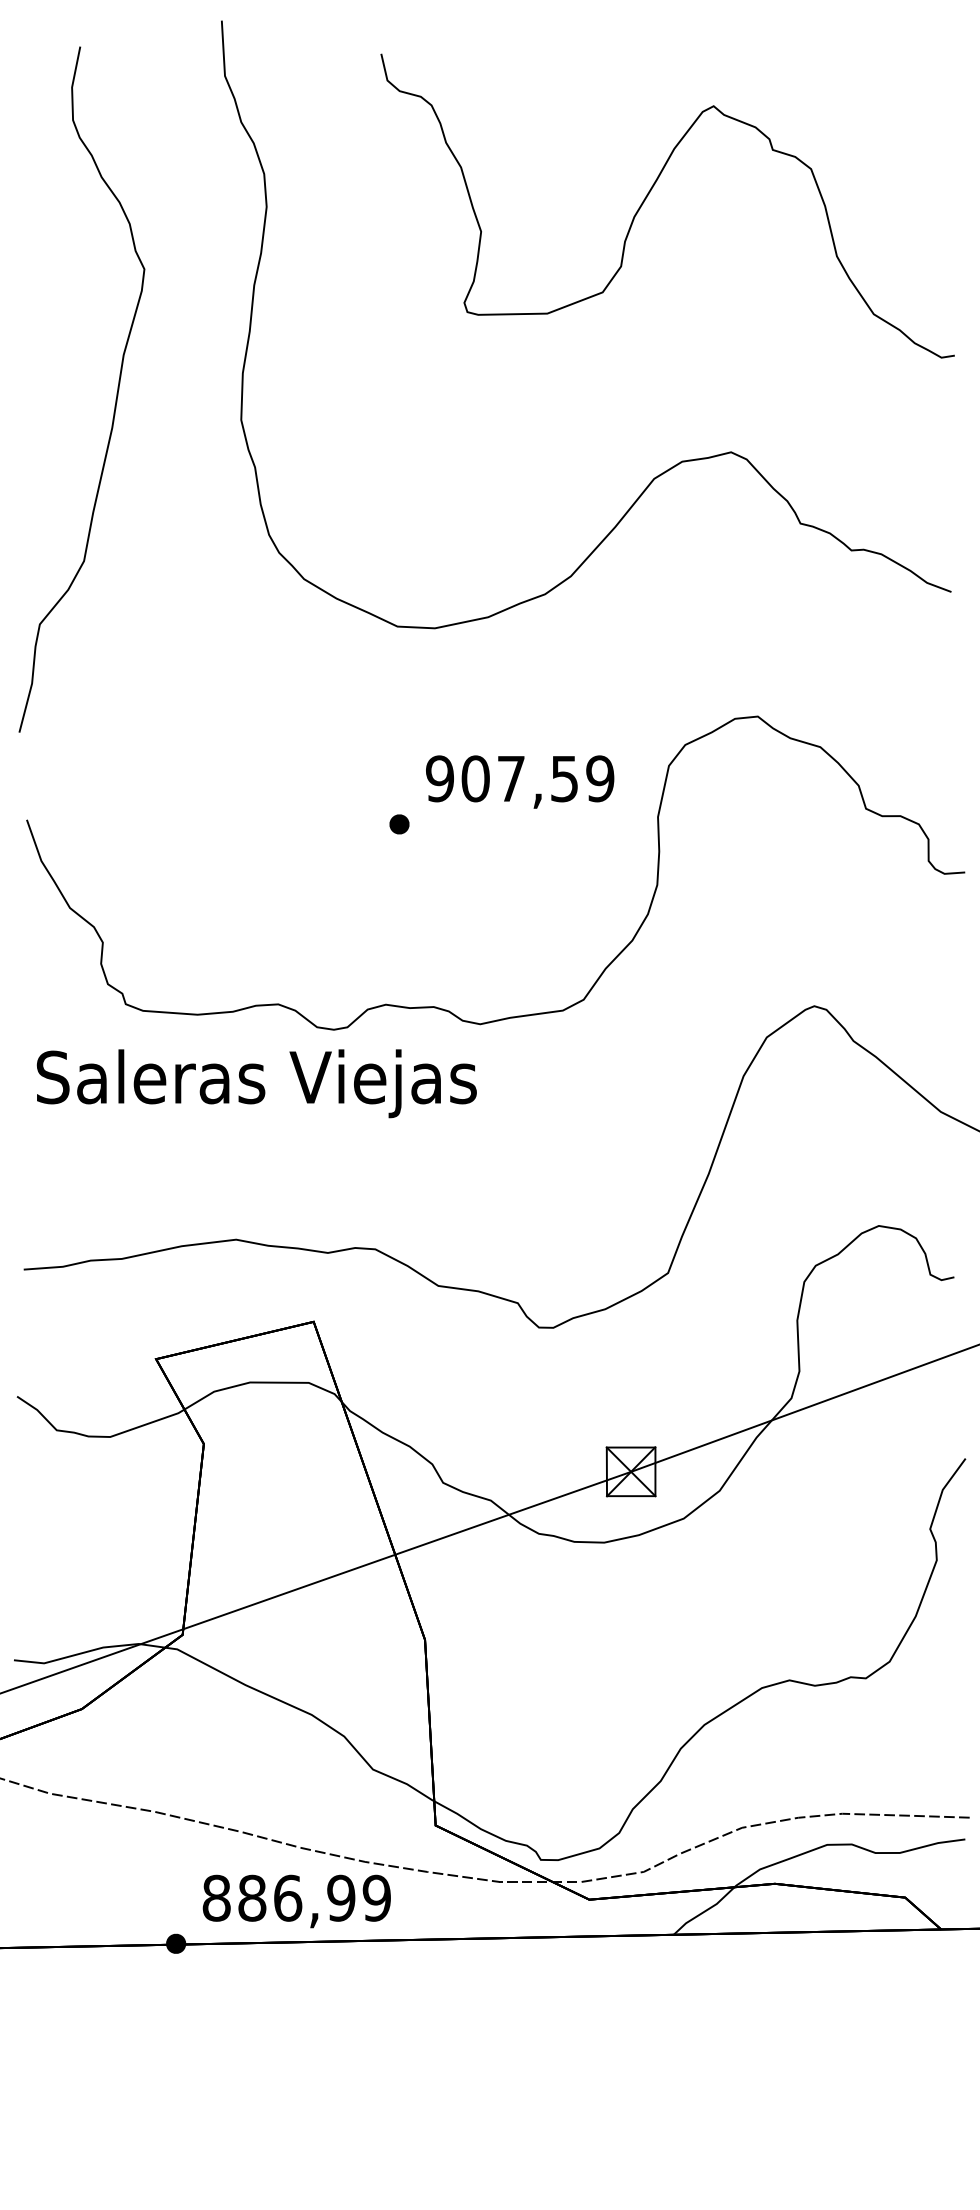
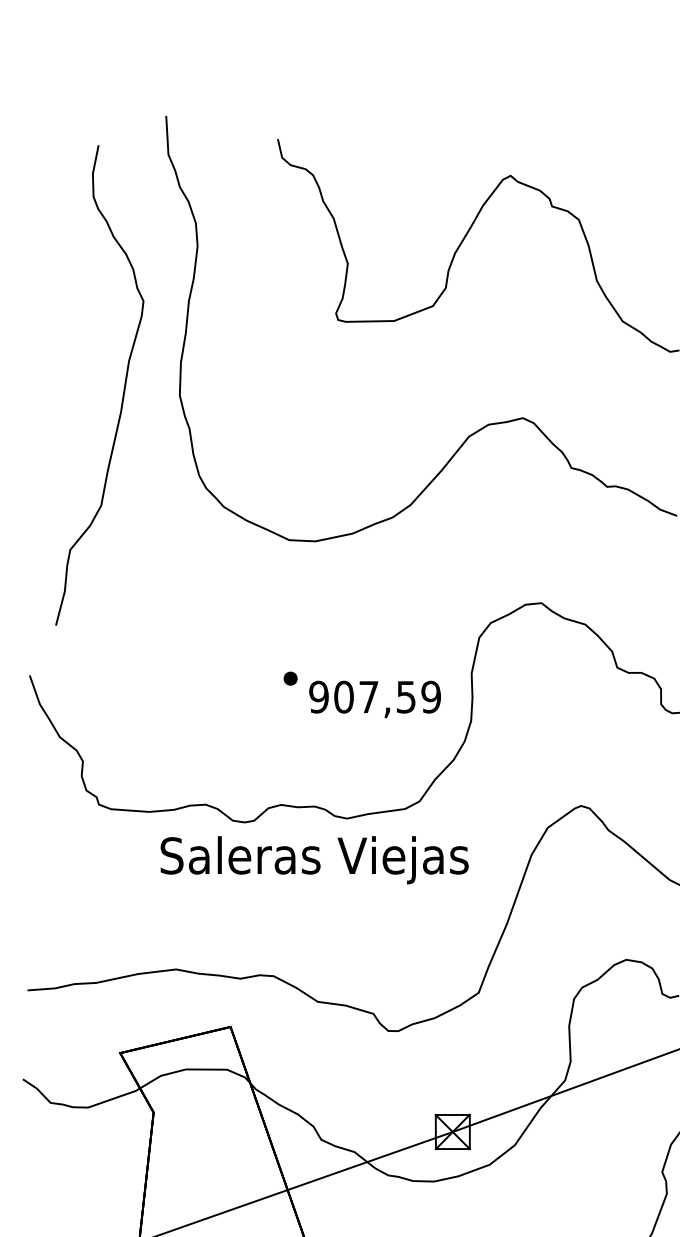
curve: (116, 392) -> (123, 387), moved
text: (520, 781) -> (375, 699), moved
text: (256, 1083) -> (314, 860), moved

